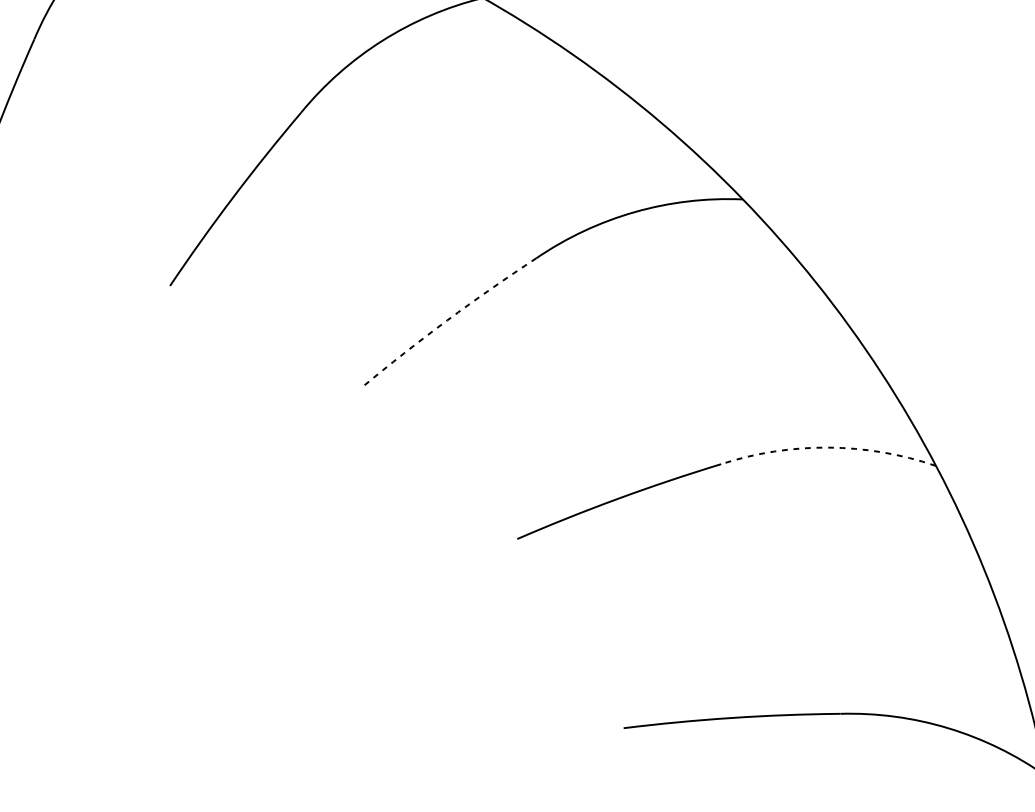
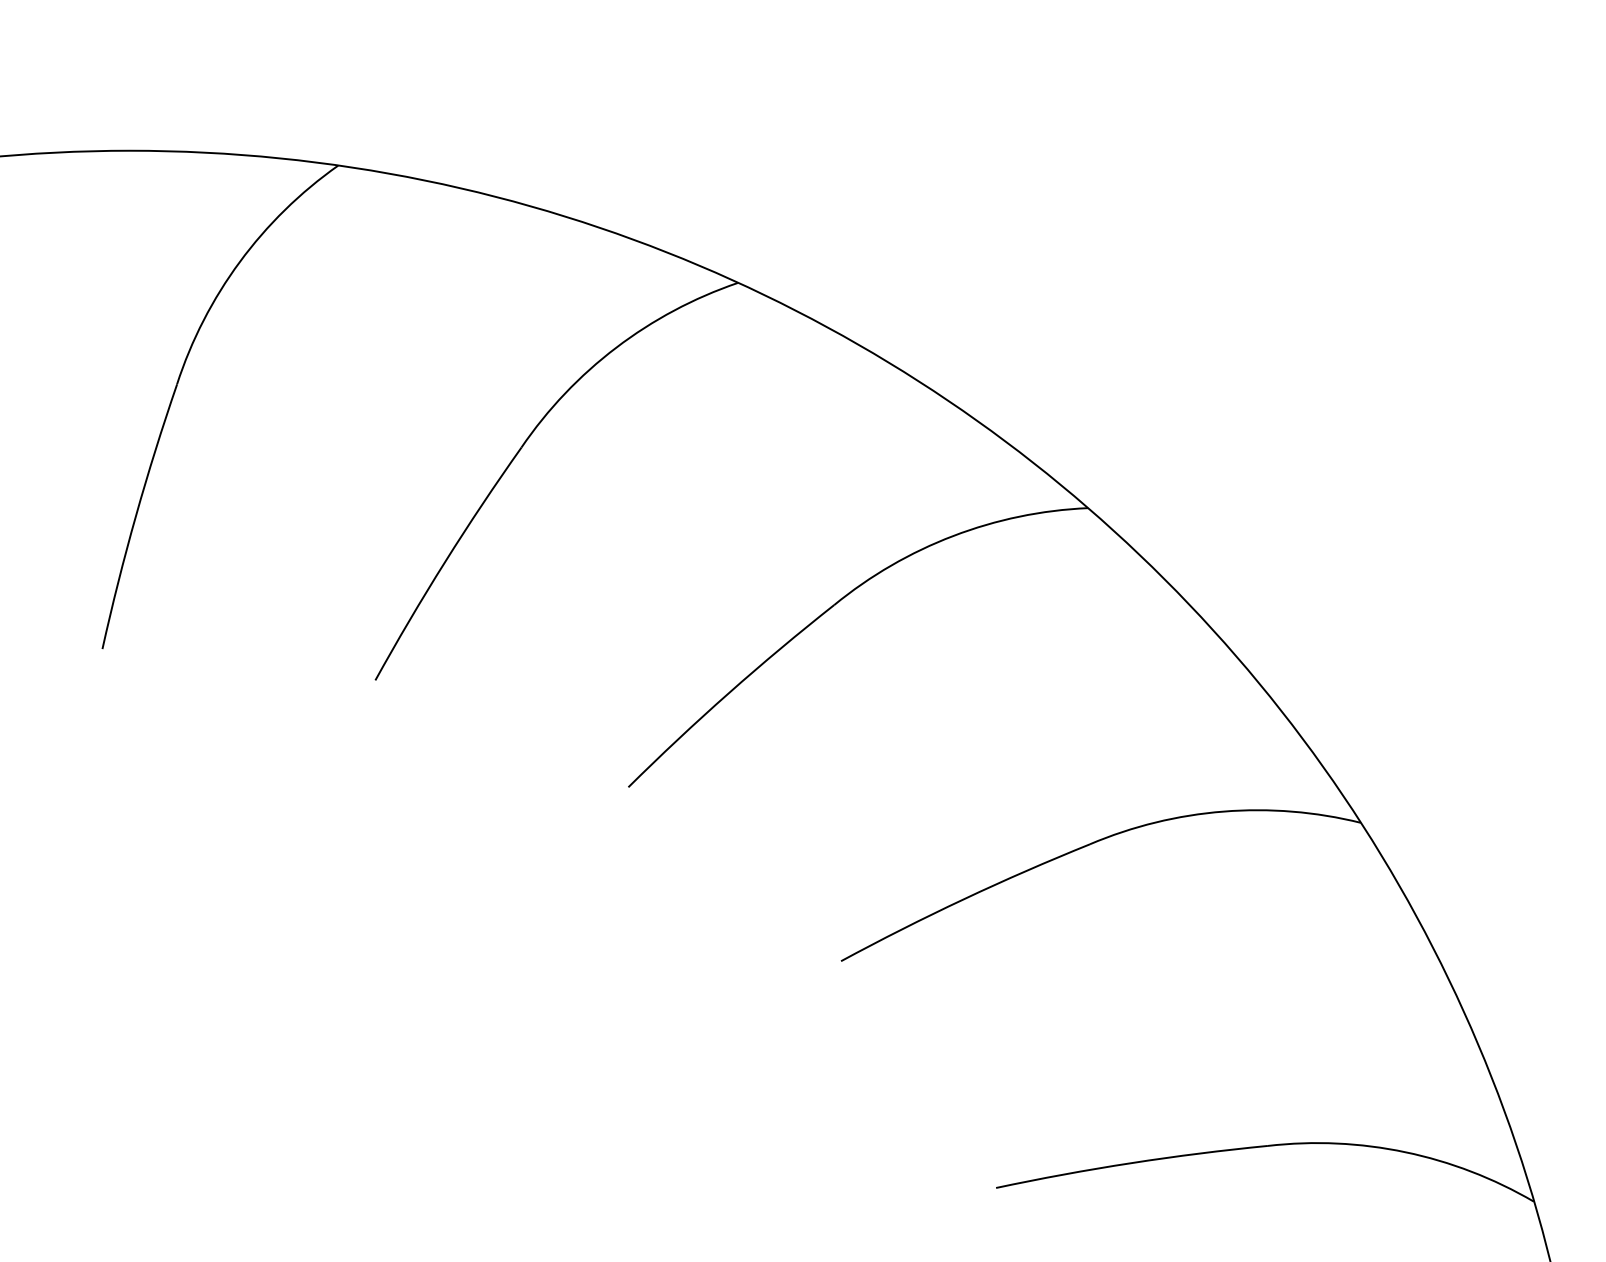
arc: (447, 320) -> (728, 693), dashed -> solid
arc: (828, 447) -> (1223, 811), dashed -> solid

